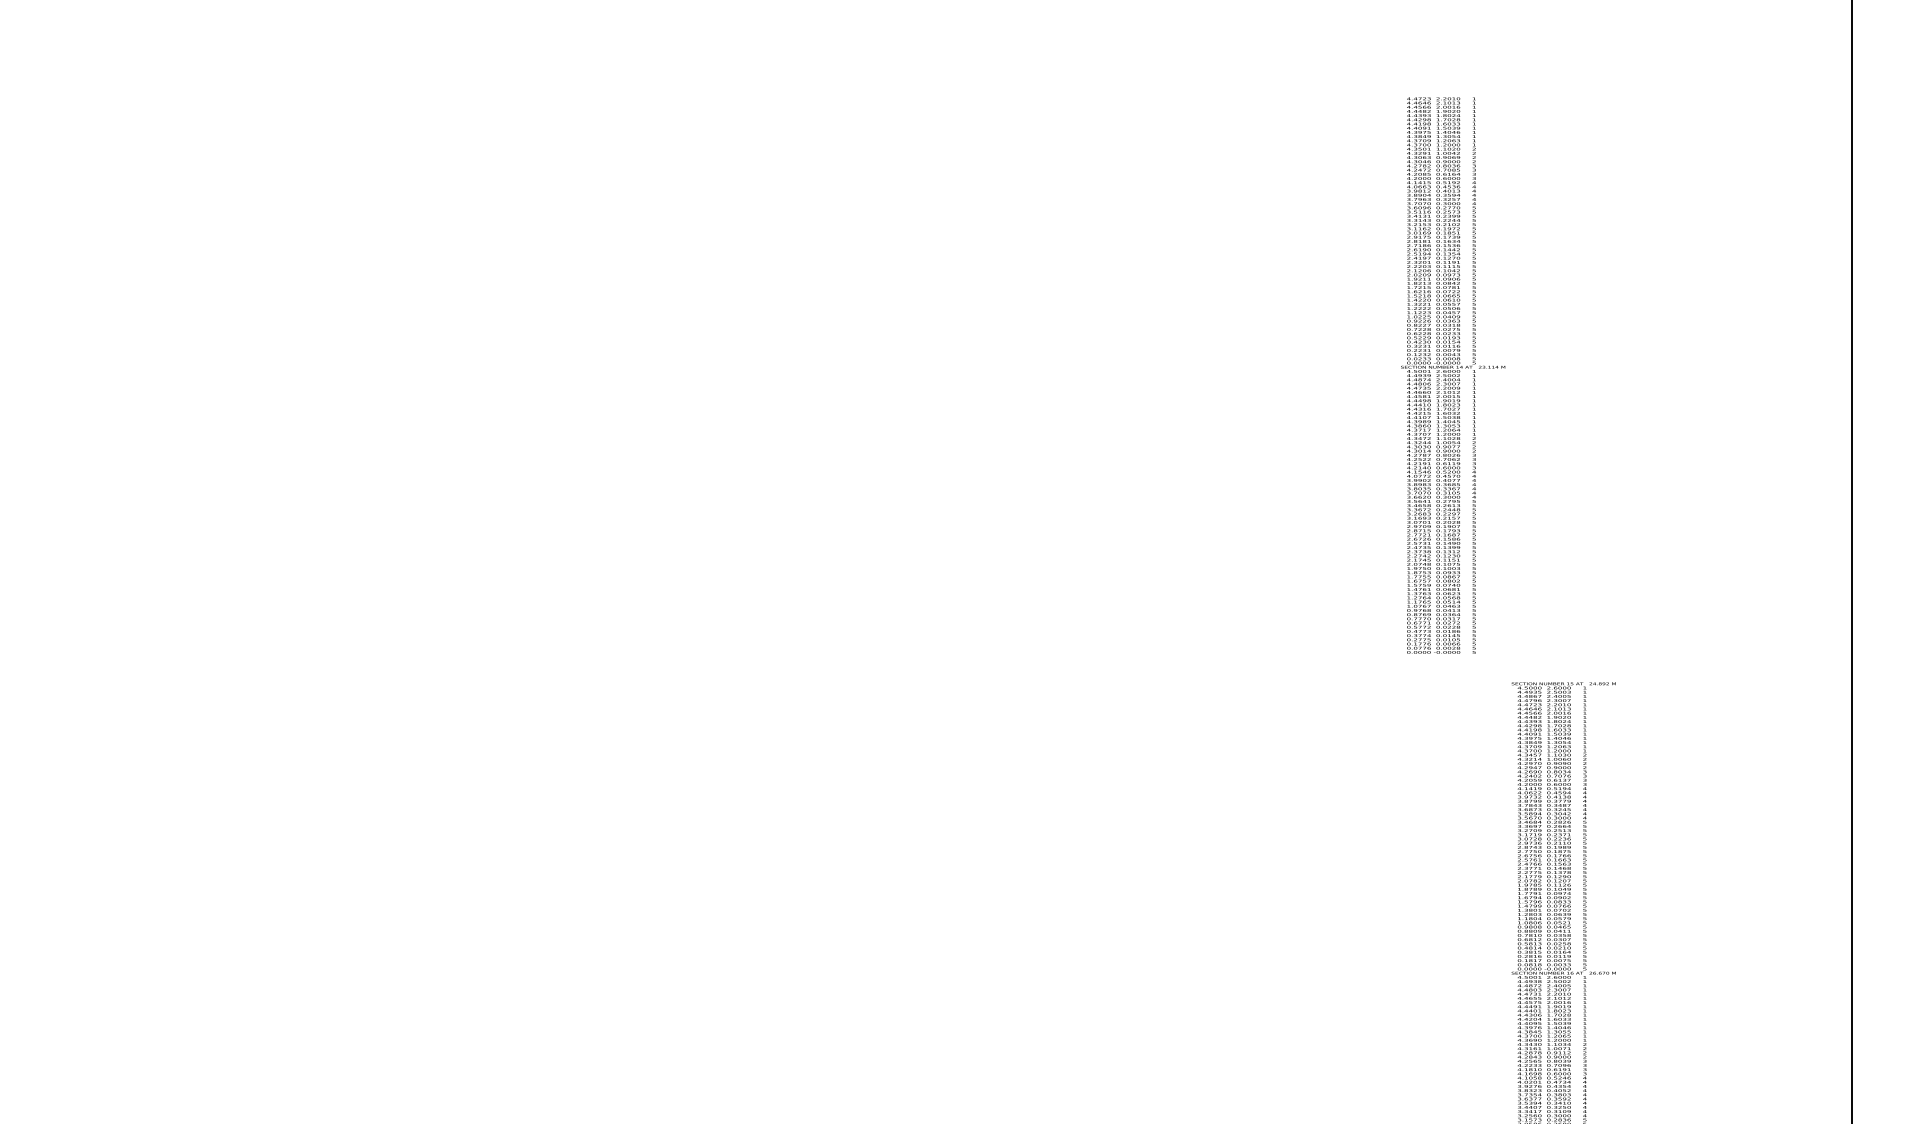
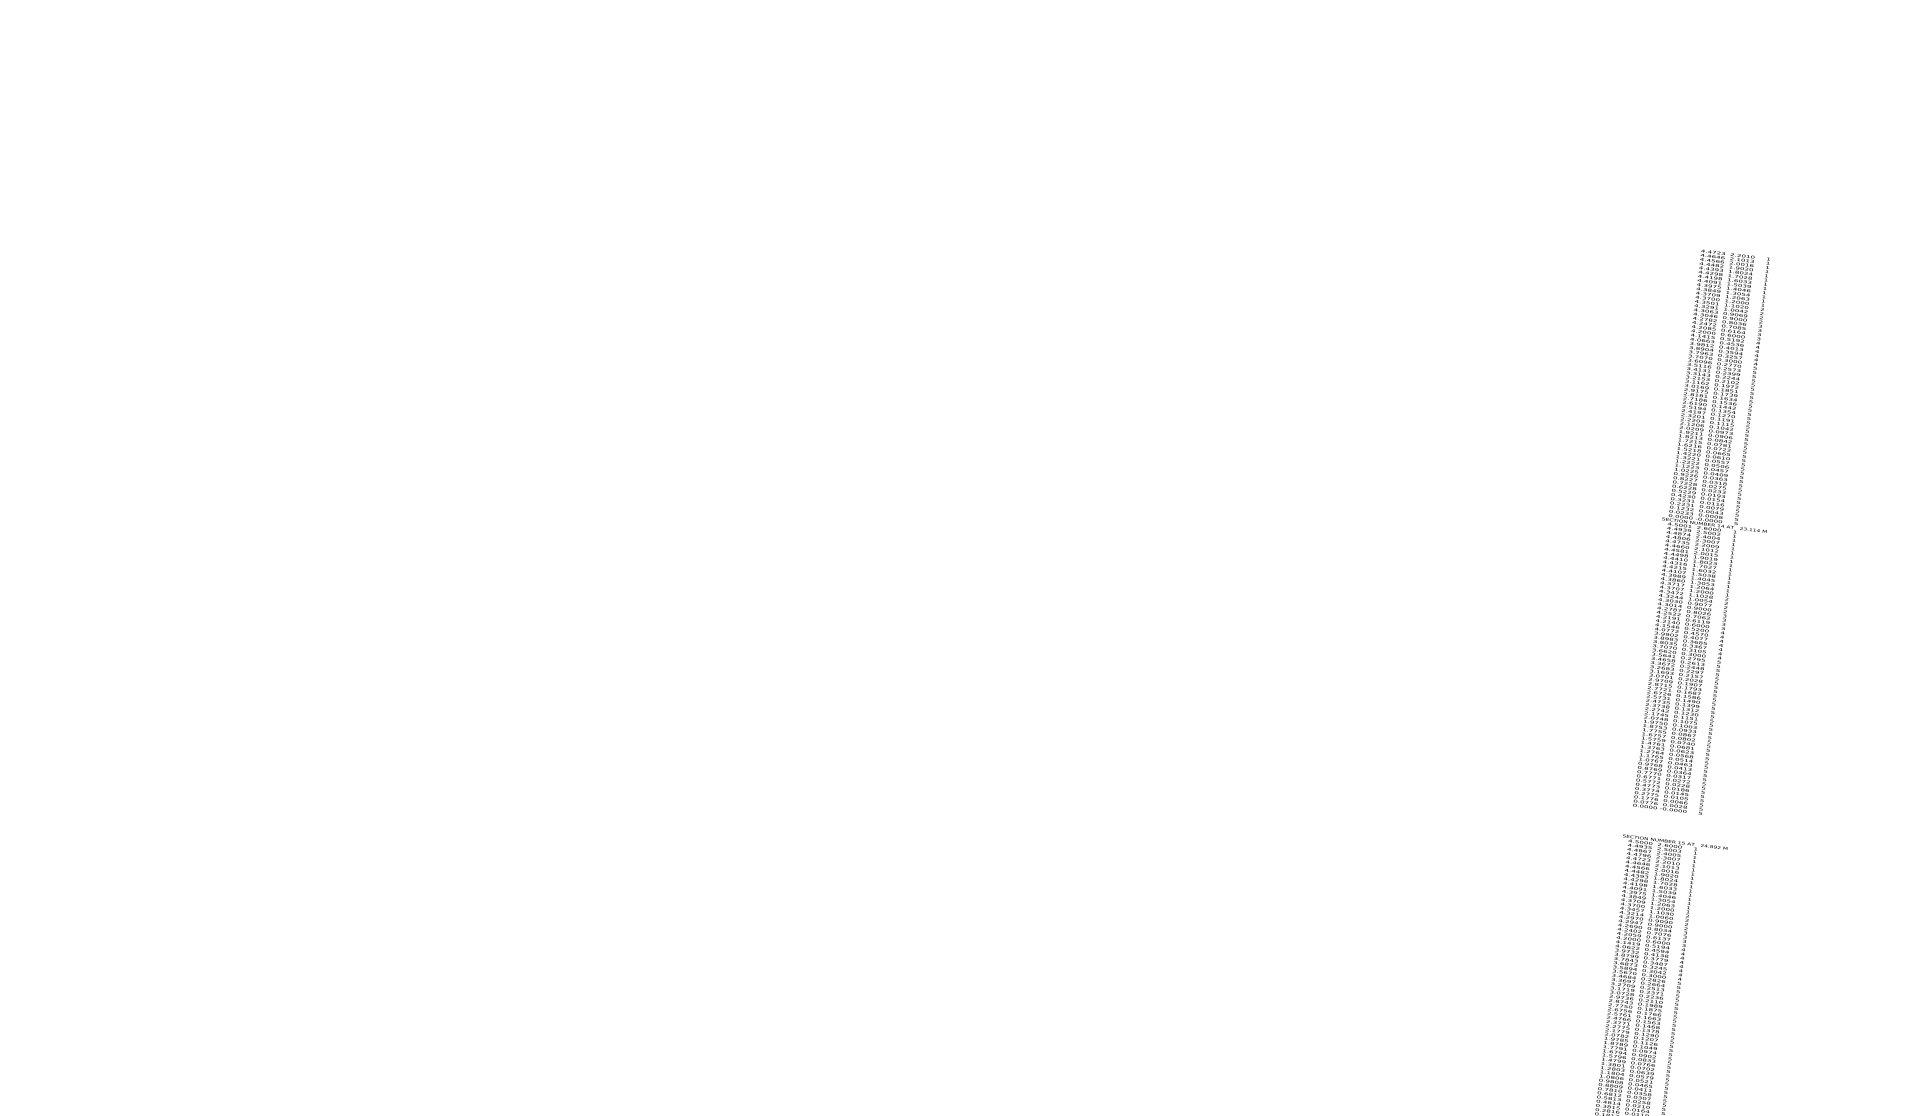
text: (1453, 375) -> (1713, 533), moved

